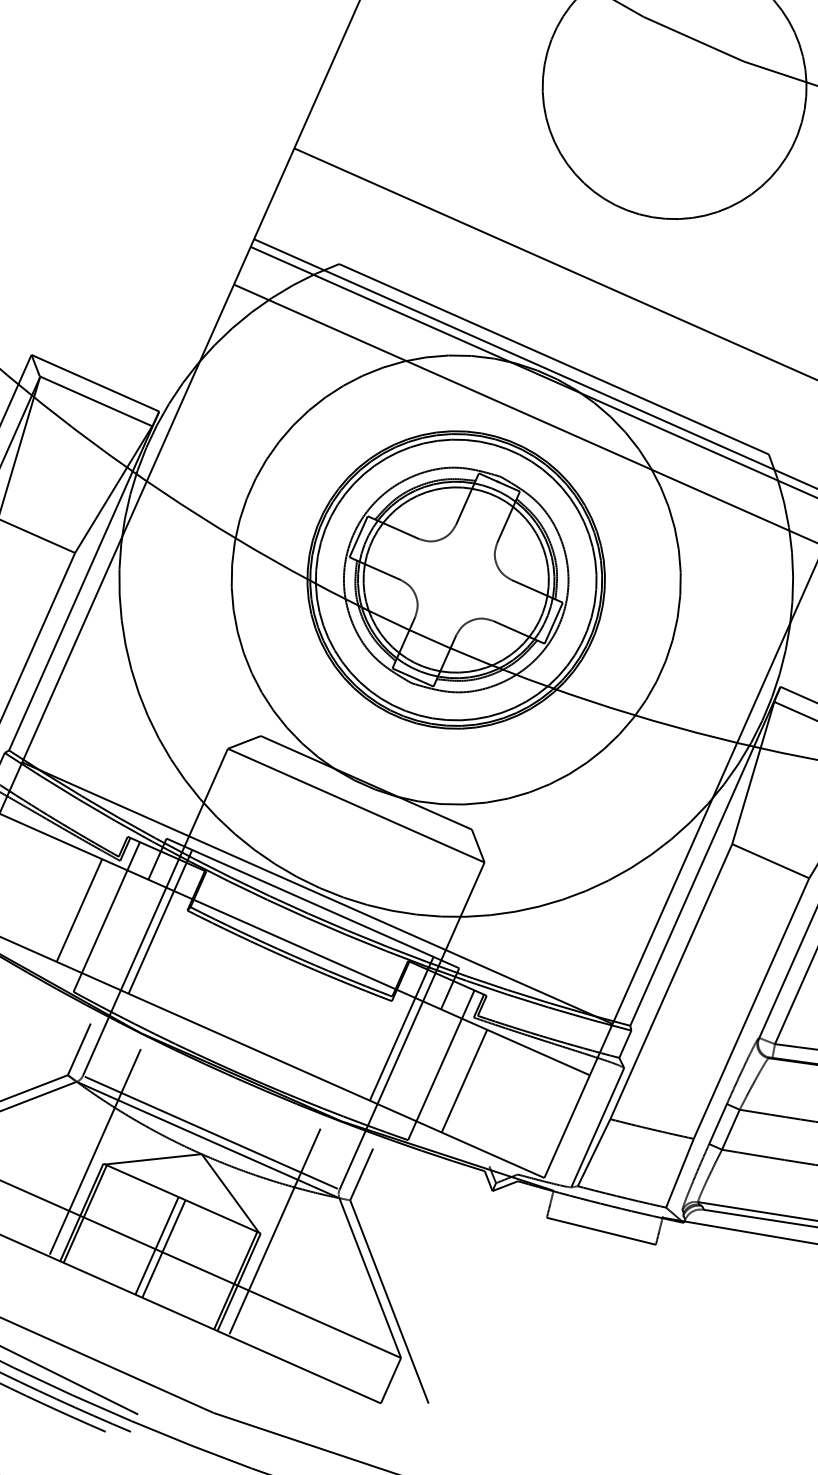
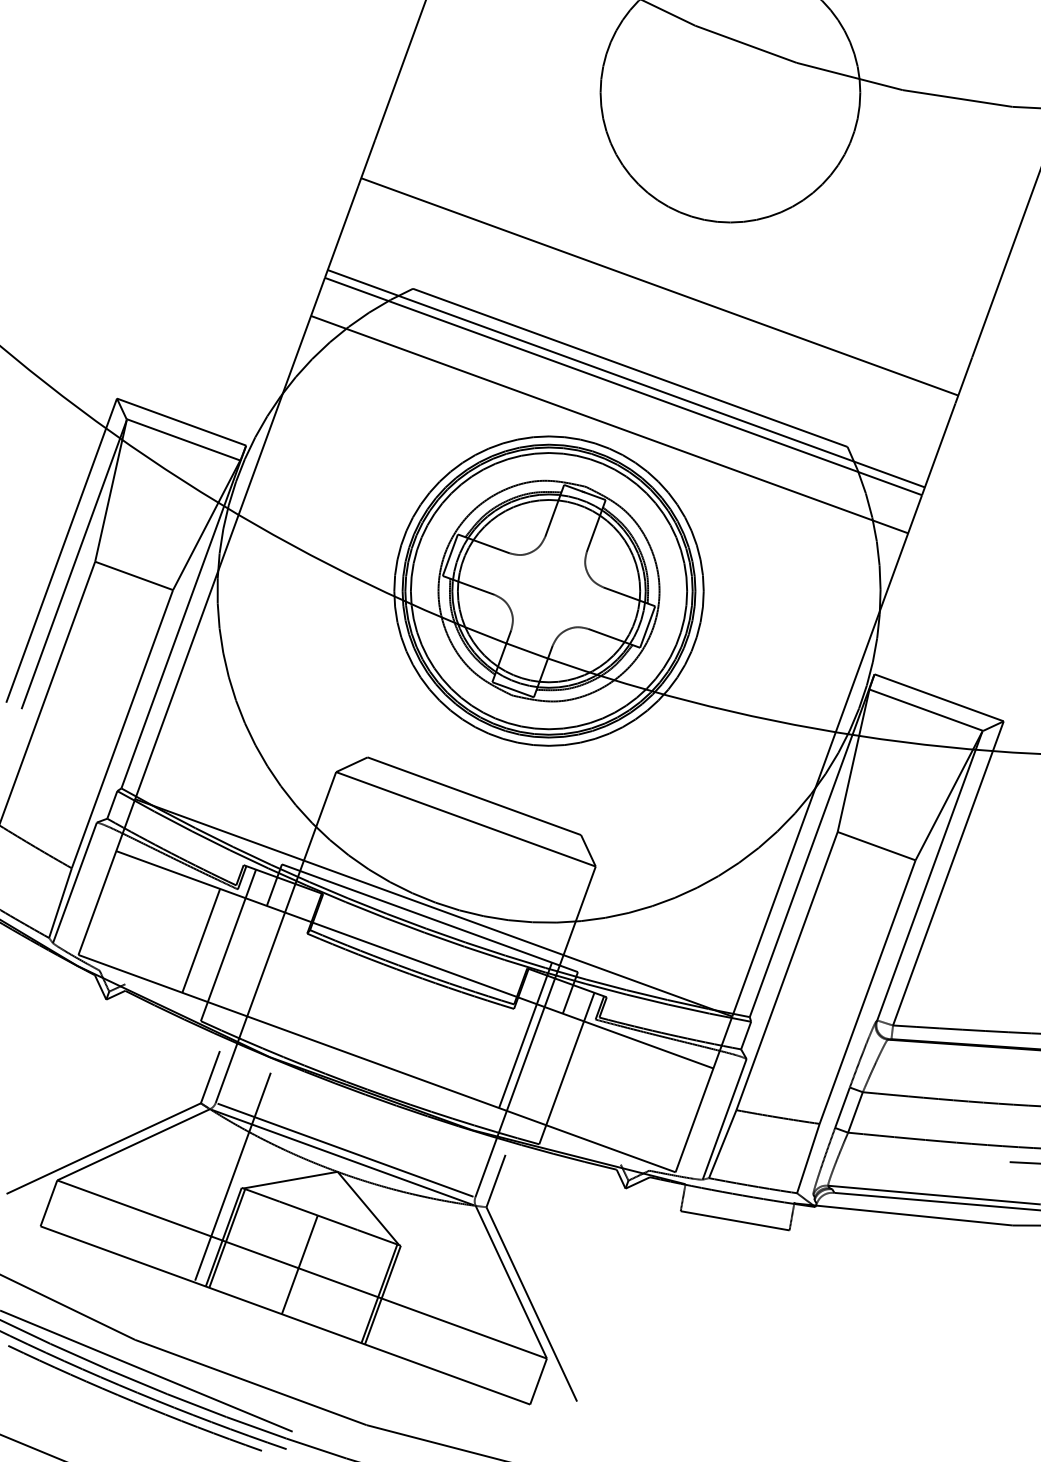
circle: (456, 580) -> (549, 591), size x0.7
line: (160, 921) -> (281, 946), removed
line: (464, 1081) -> (590, 1082), removed
line: (274, 1231) -> (414, 1242), removed
line: (163, 1248) -> (306, 1267), removed

